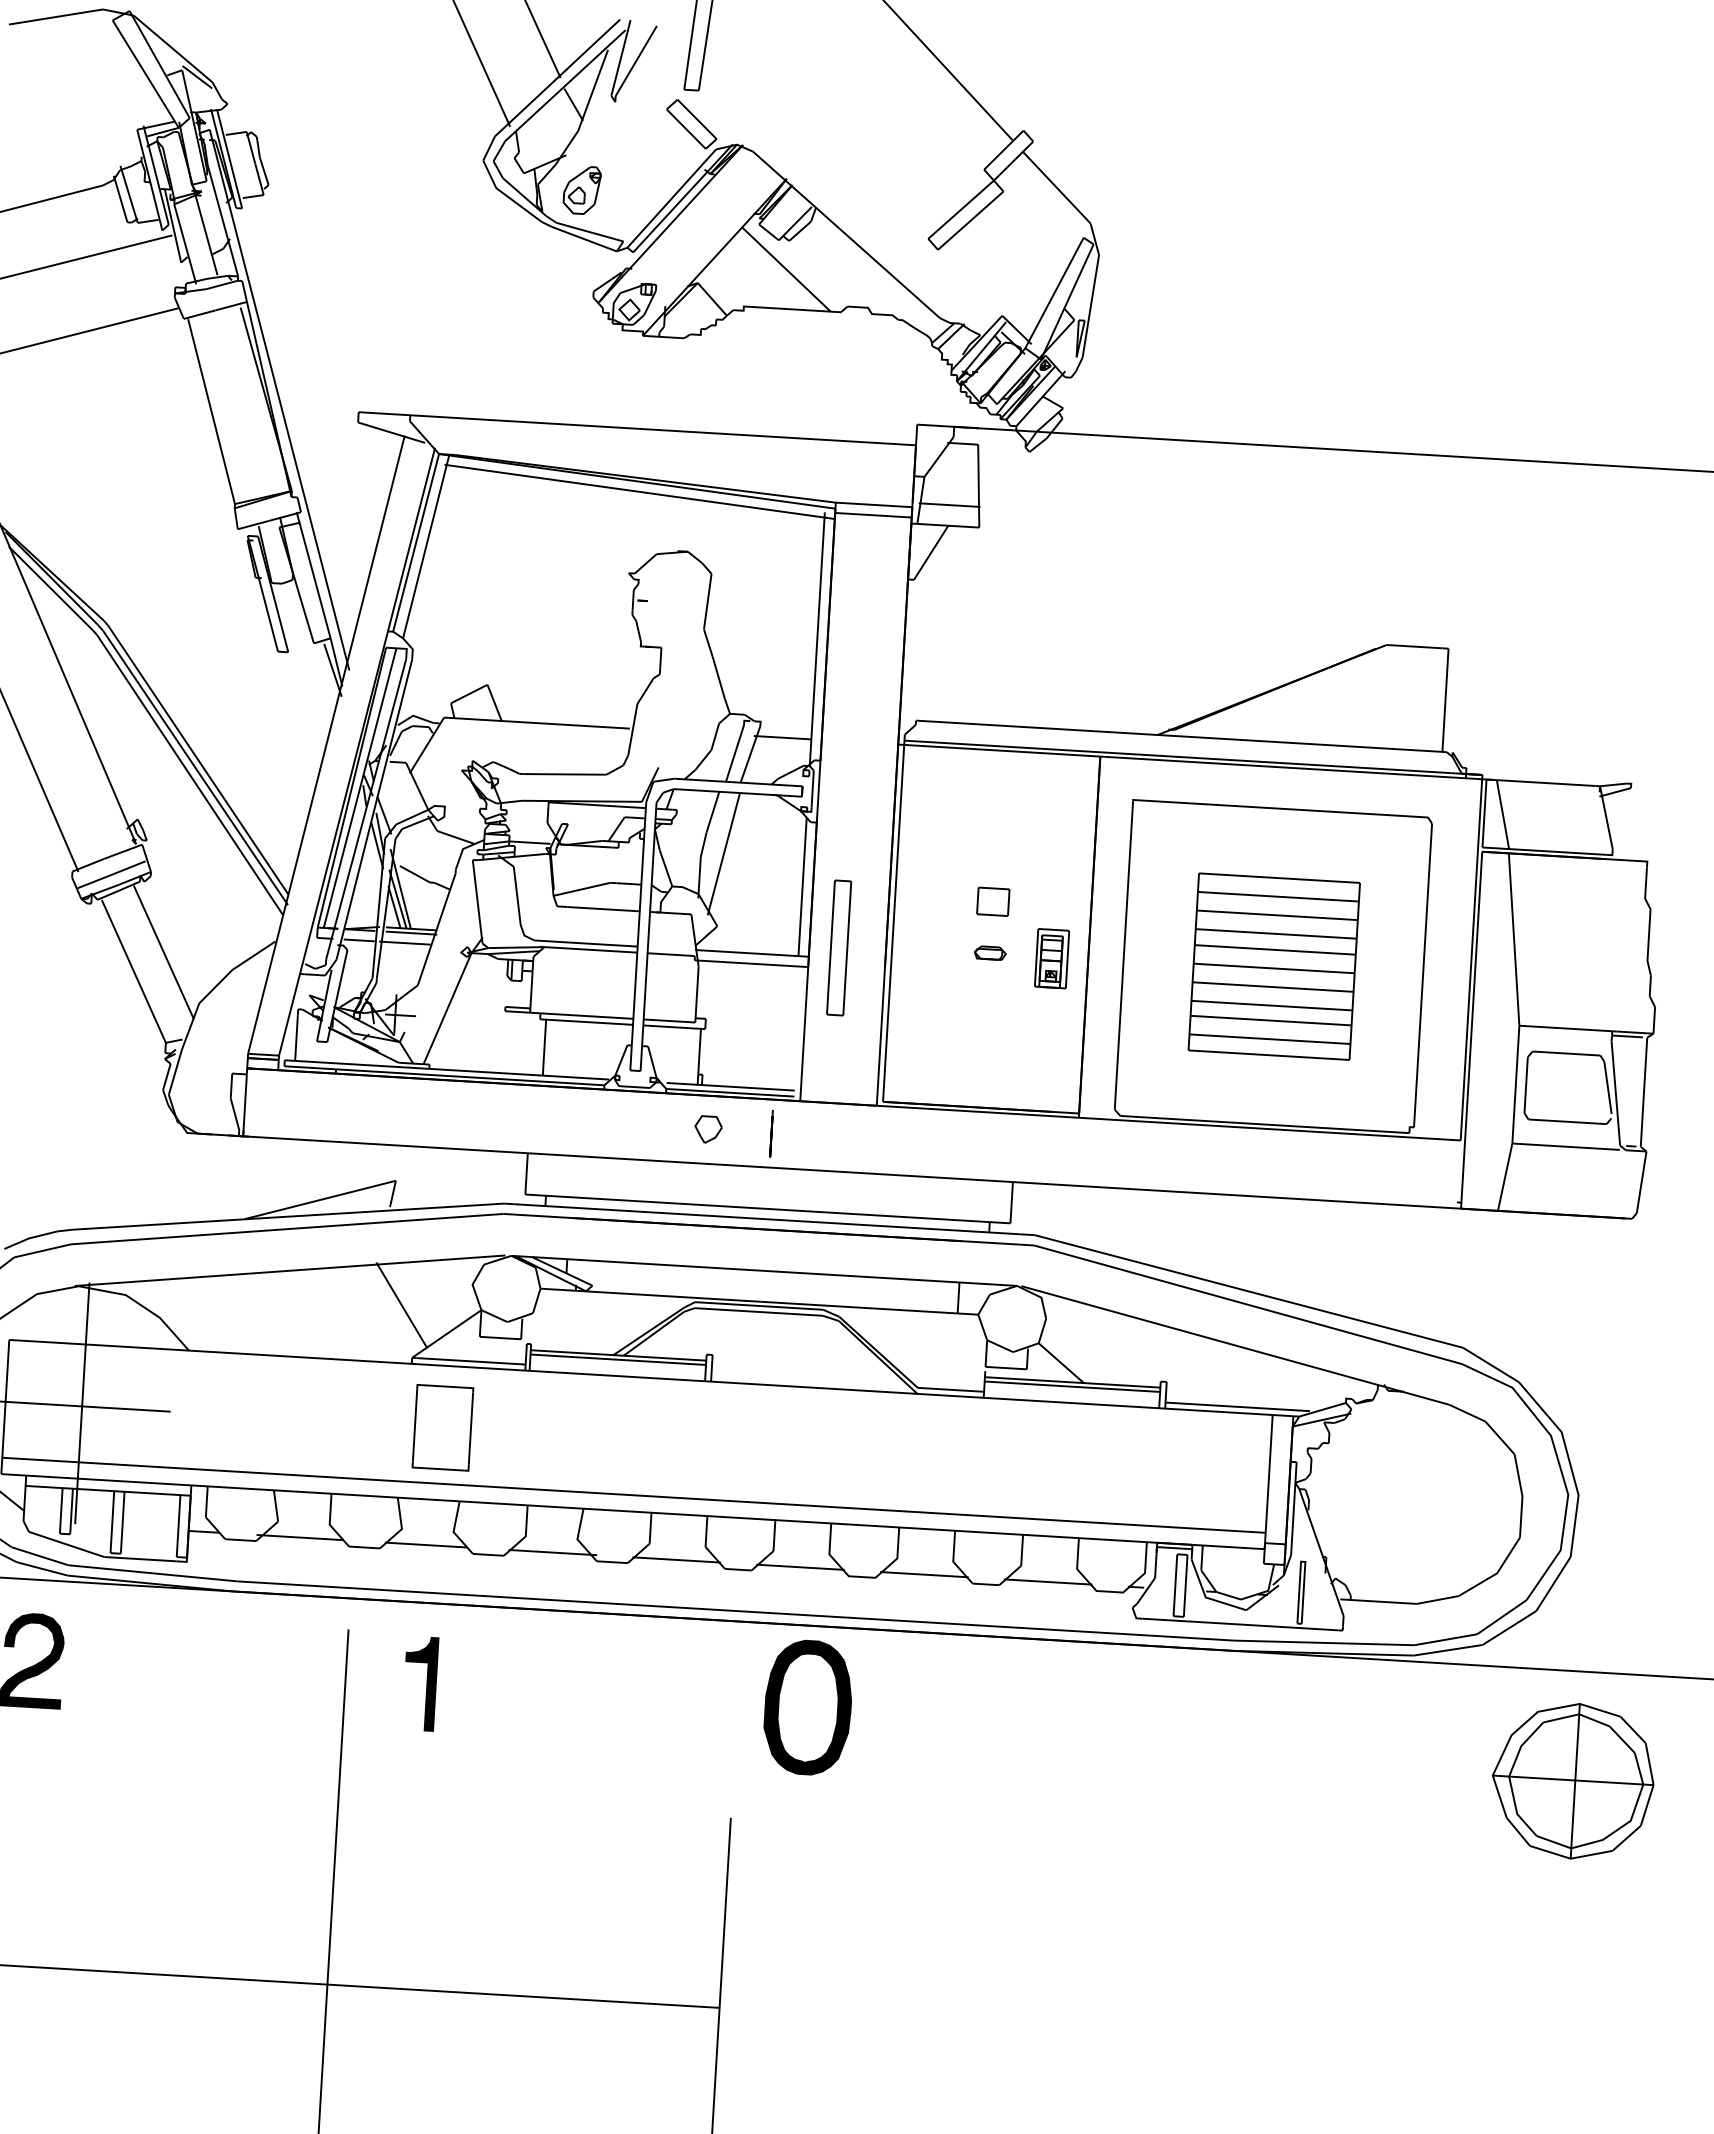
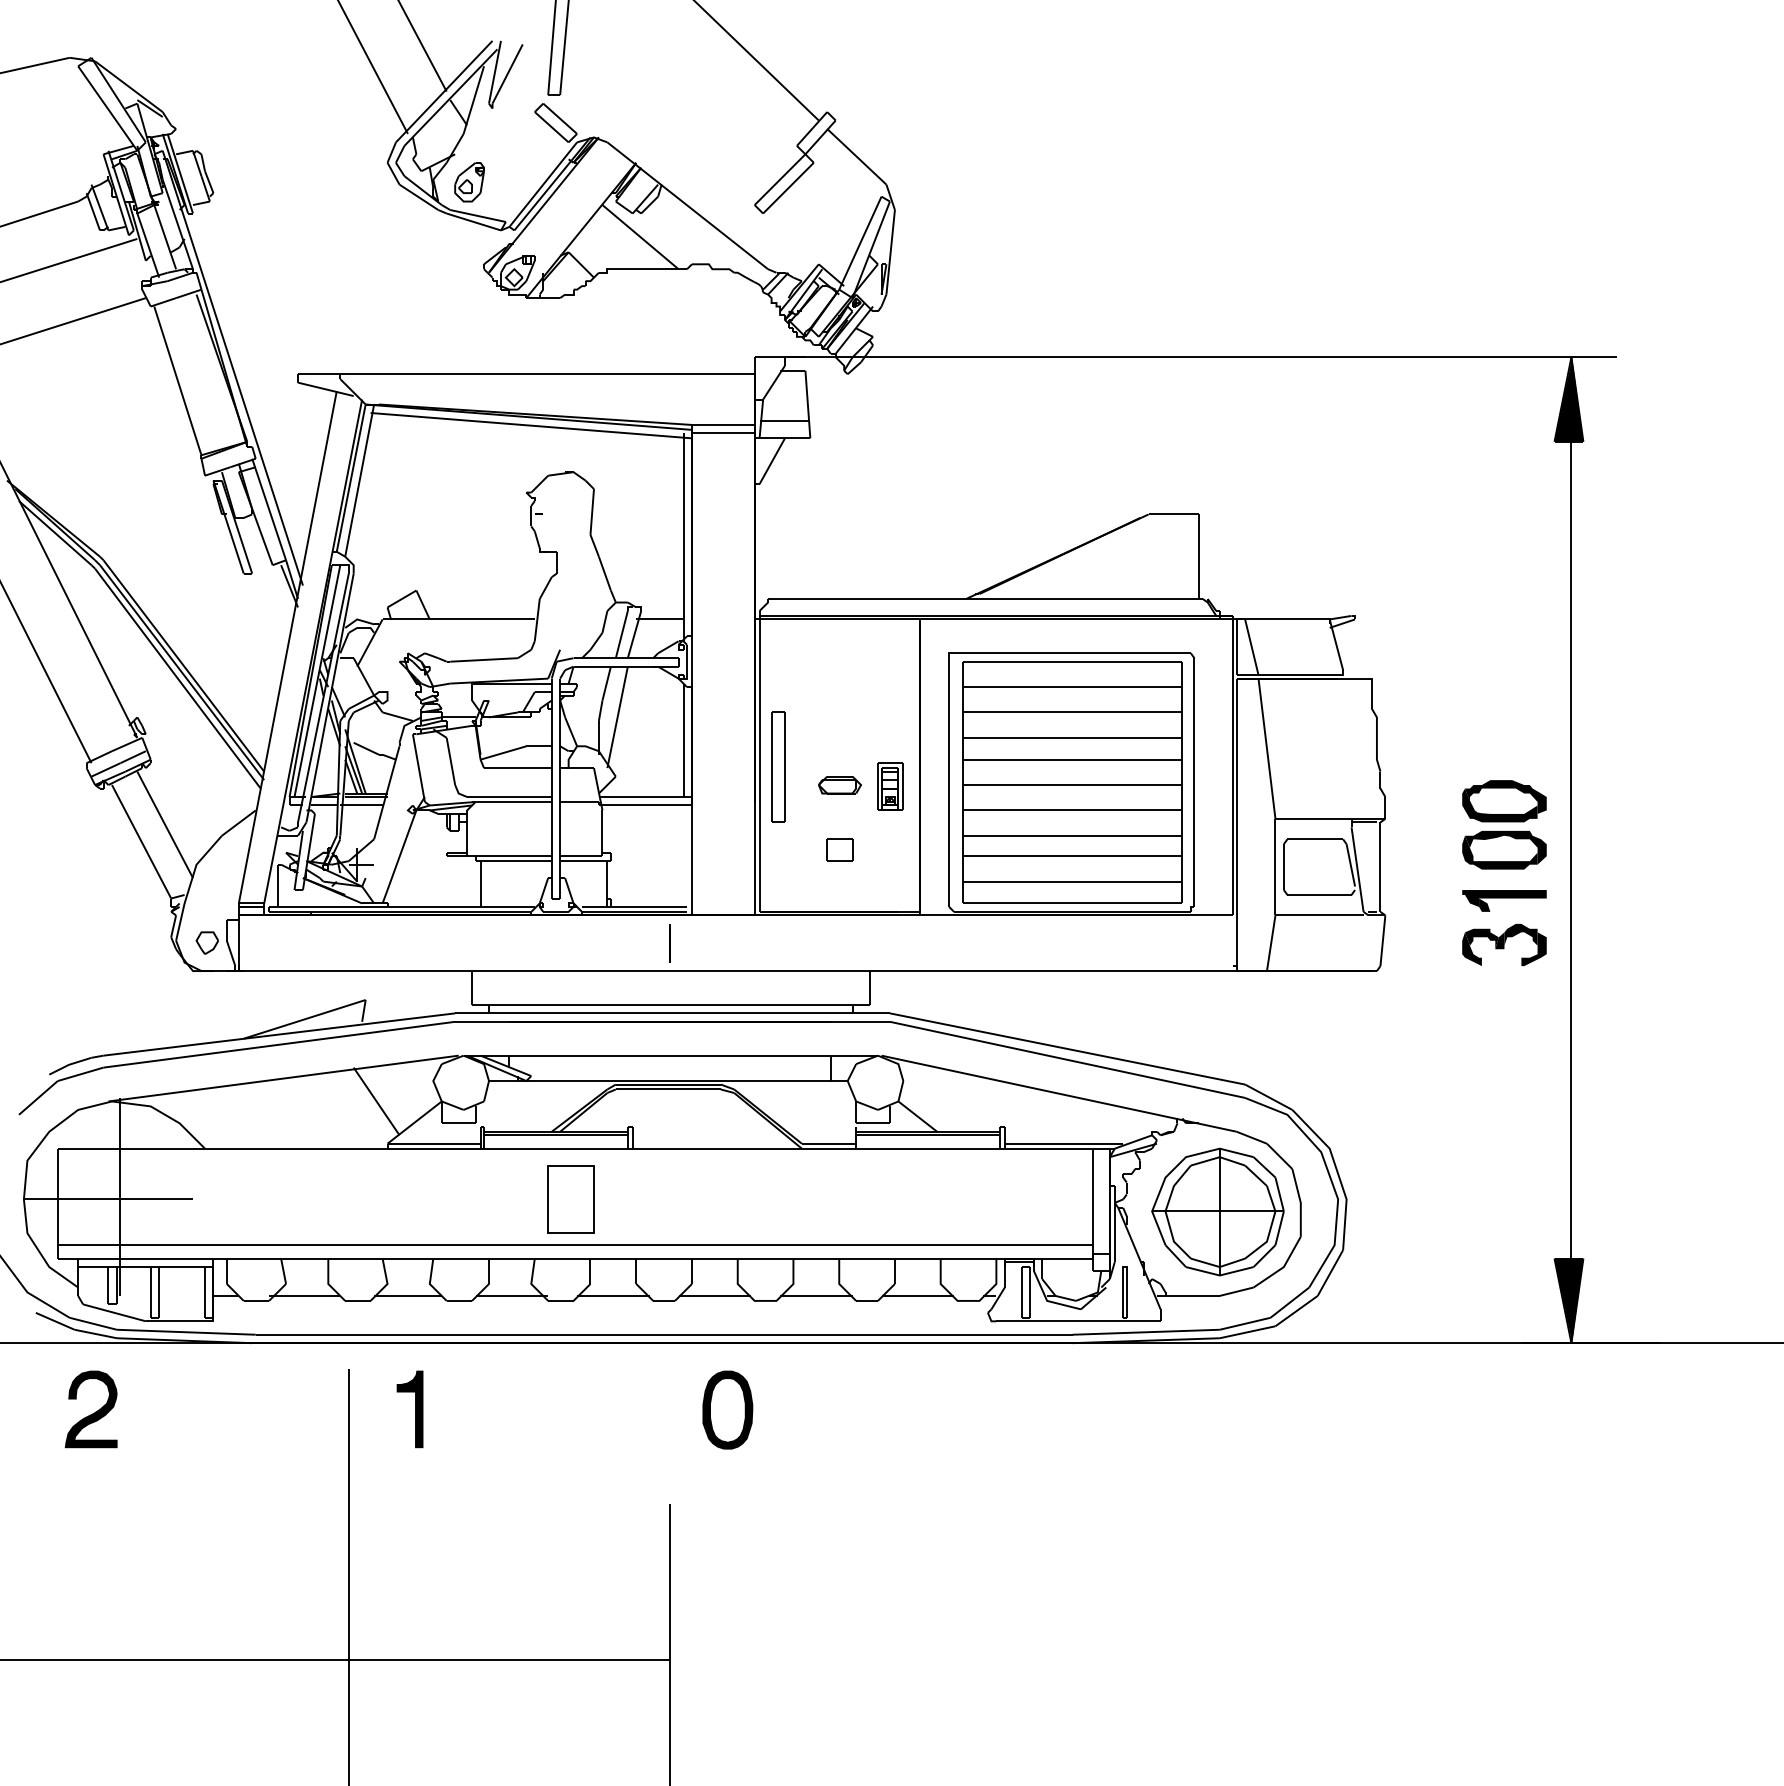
part: (992, 900) -> (839, 849), moved
part: (839, 946) -> (778, 766), moved
part: (989, 953) -> (839, 785), size x1.67
part: (1274, 966) -> (1072, 782), size x1.67
part: (707, 1128) -> (206, 942), moved
part: (442, 1427) -> (570, 1199), moved
part: (807, 1706) -> (727, 1409), size x0.71
part: (1572, 1780) -> (1217, 1211), moved

